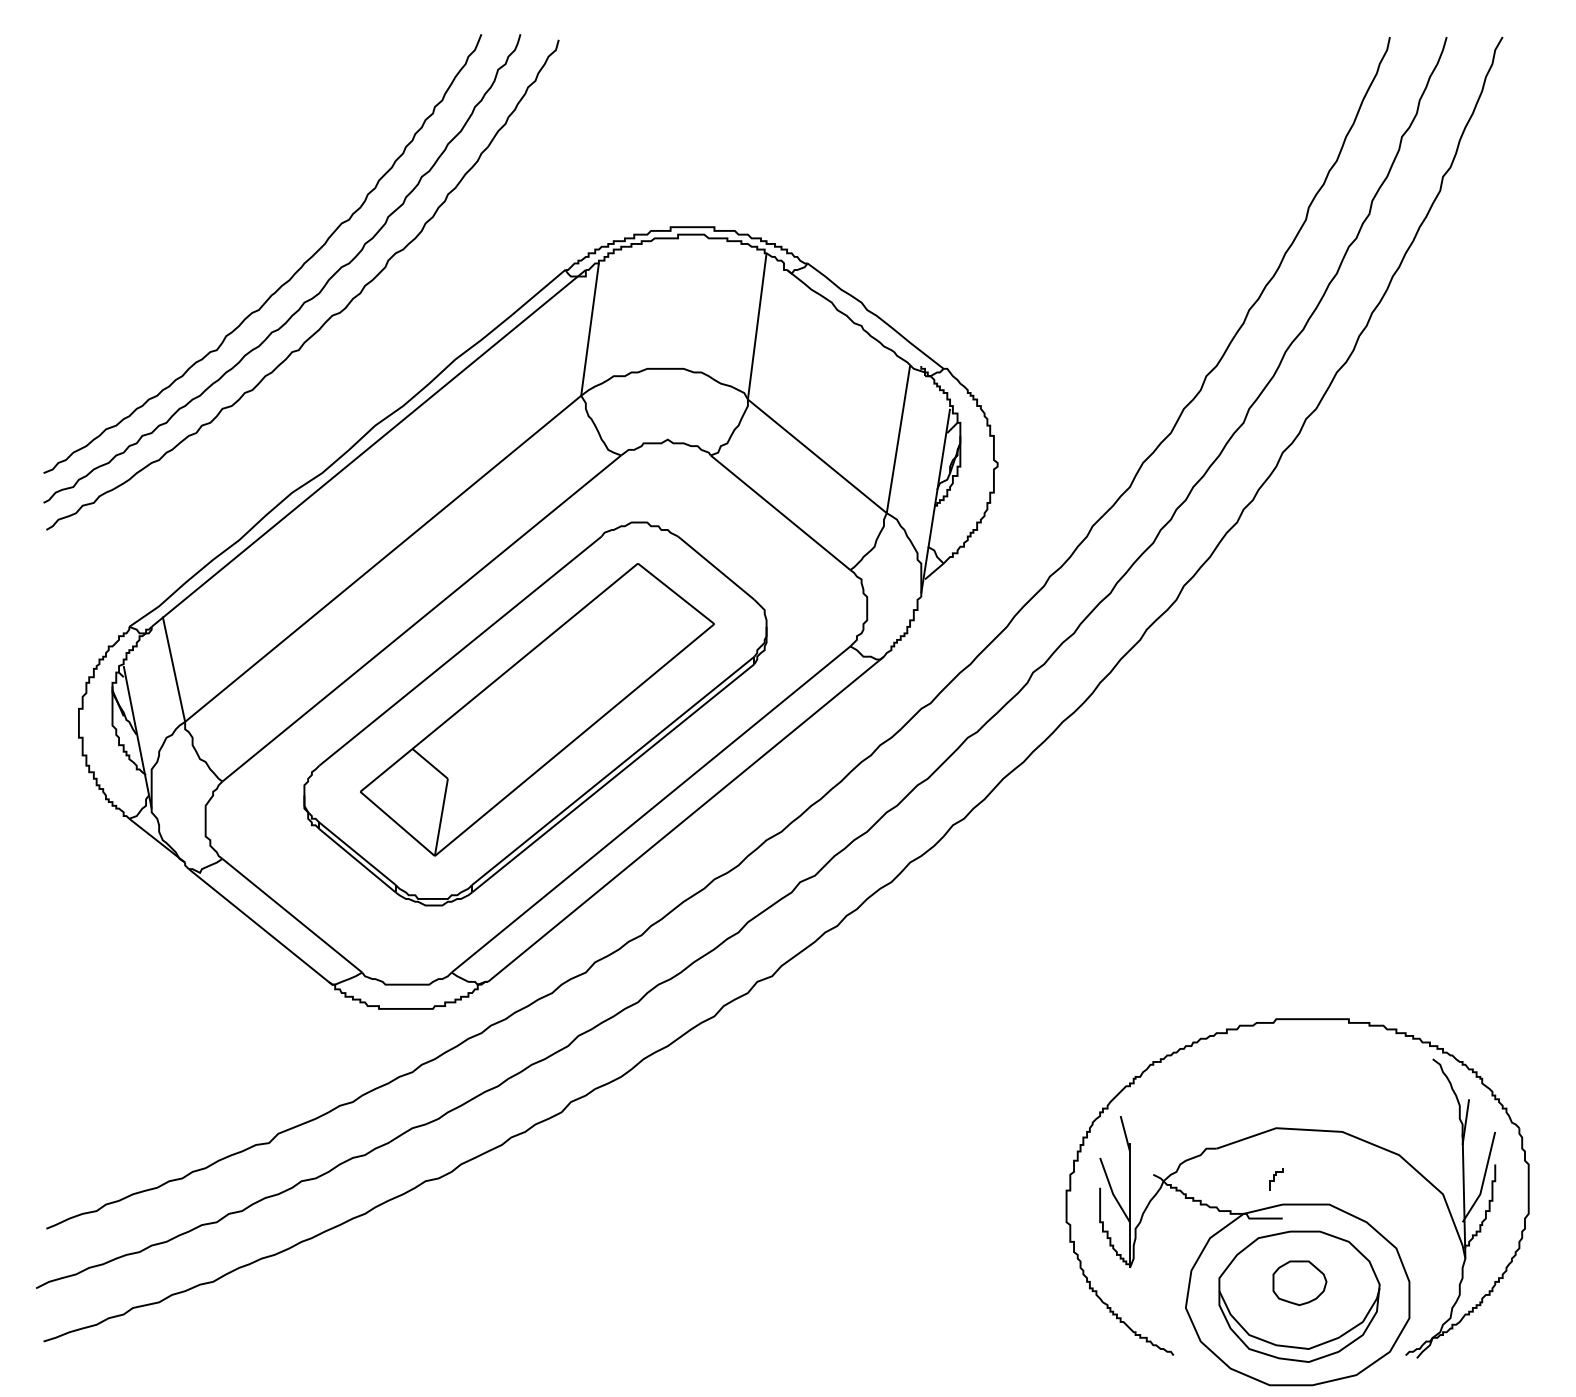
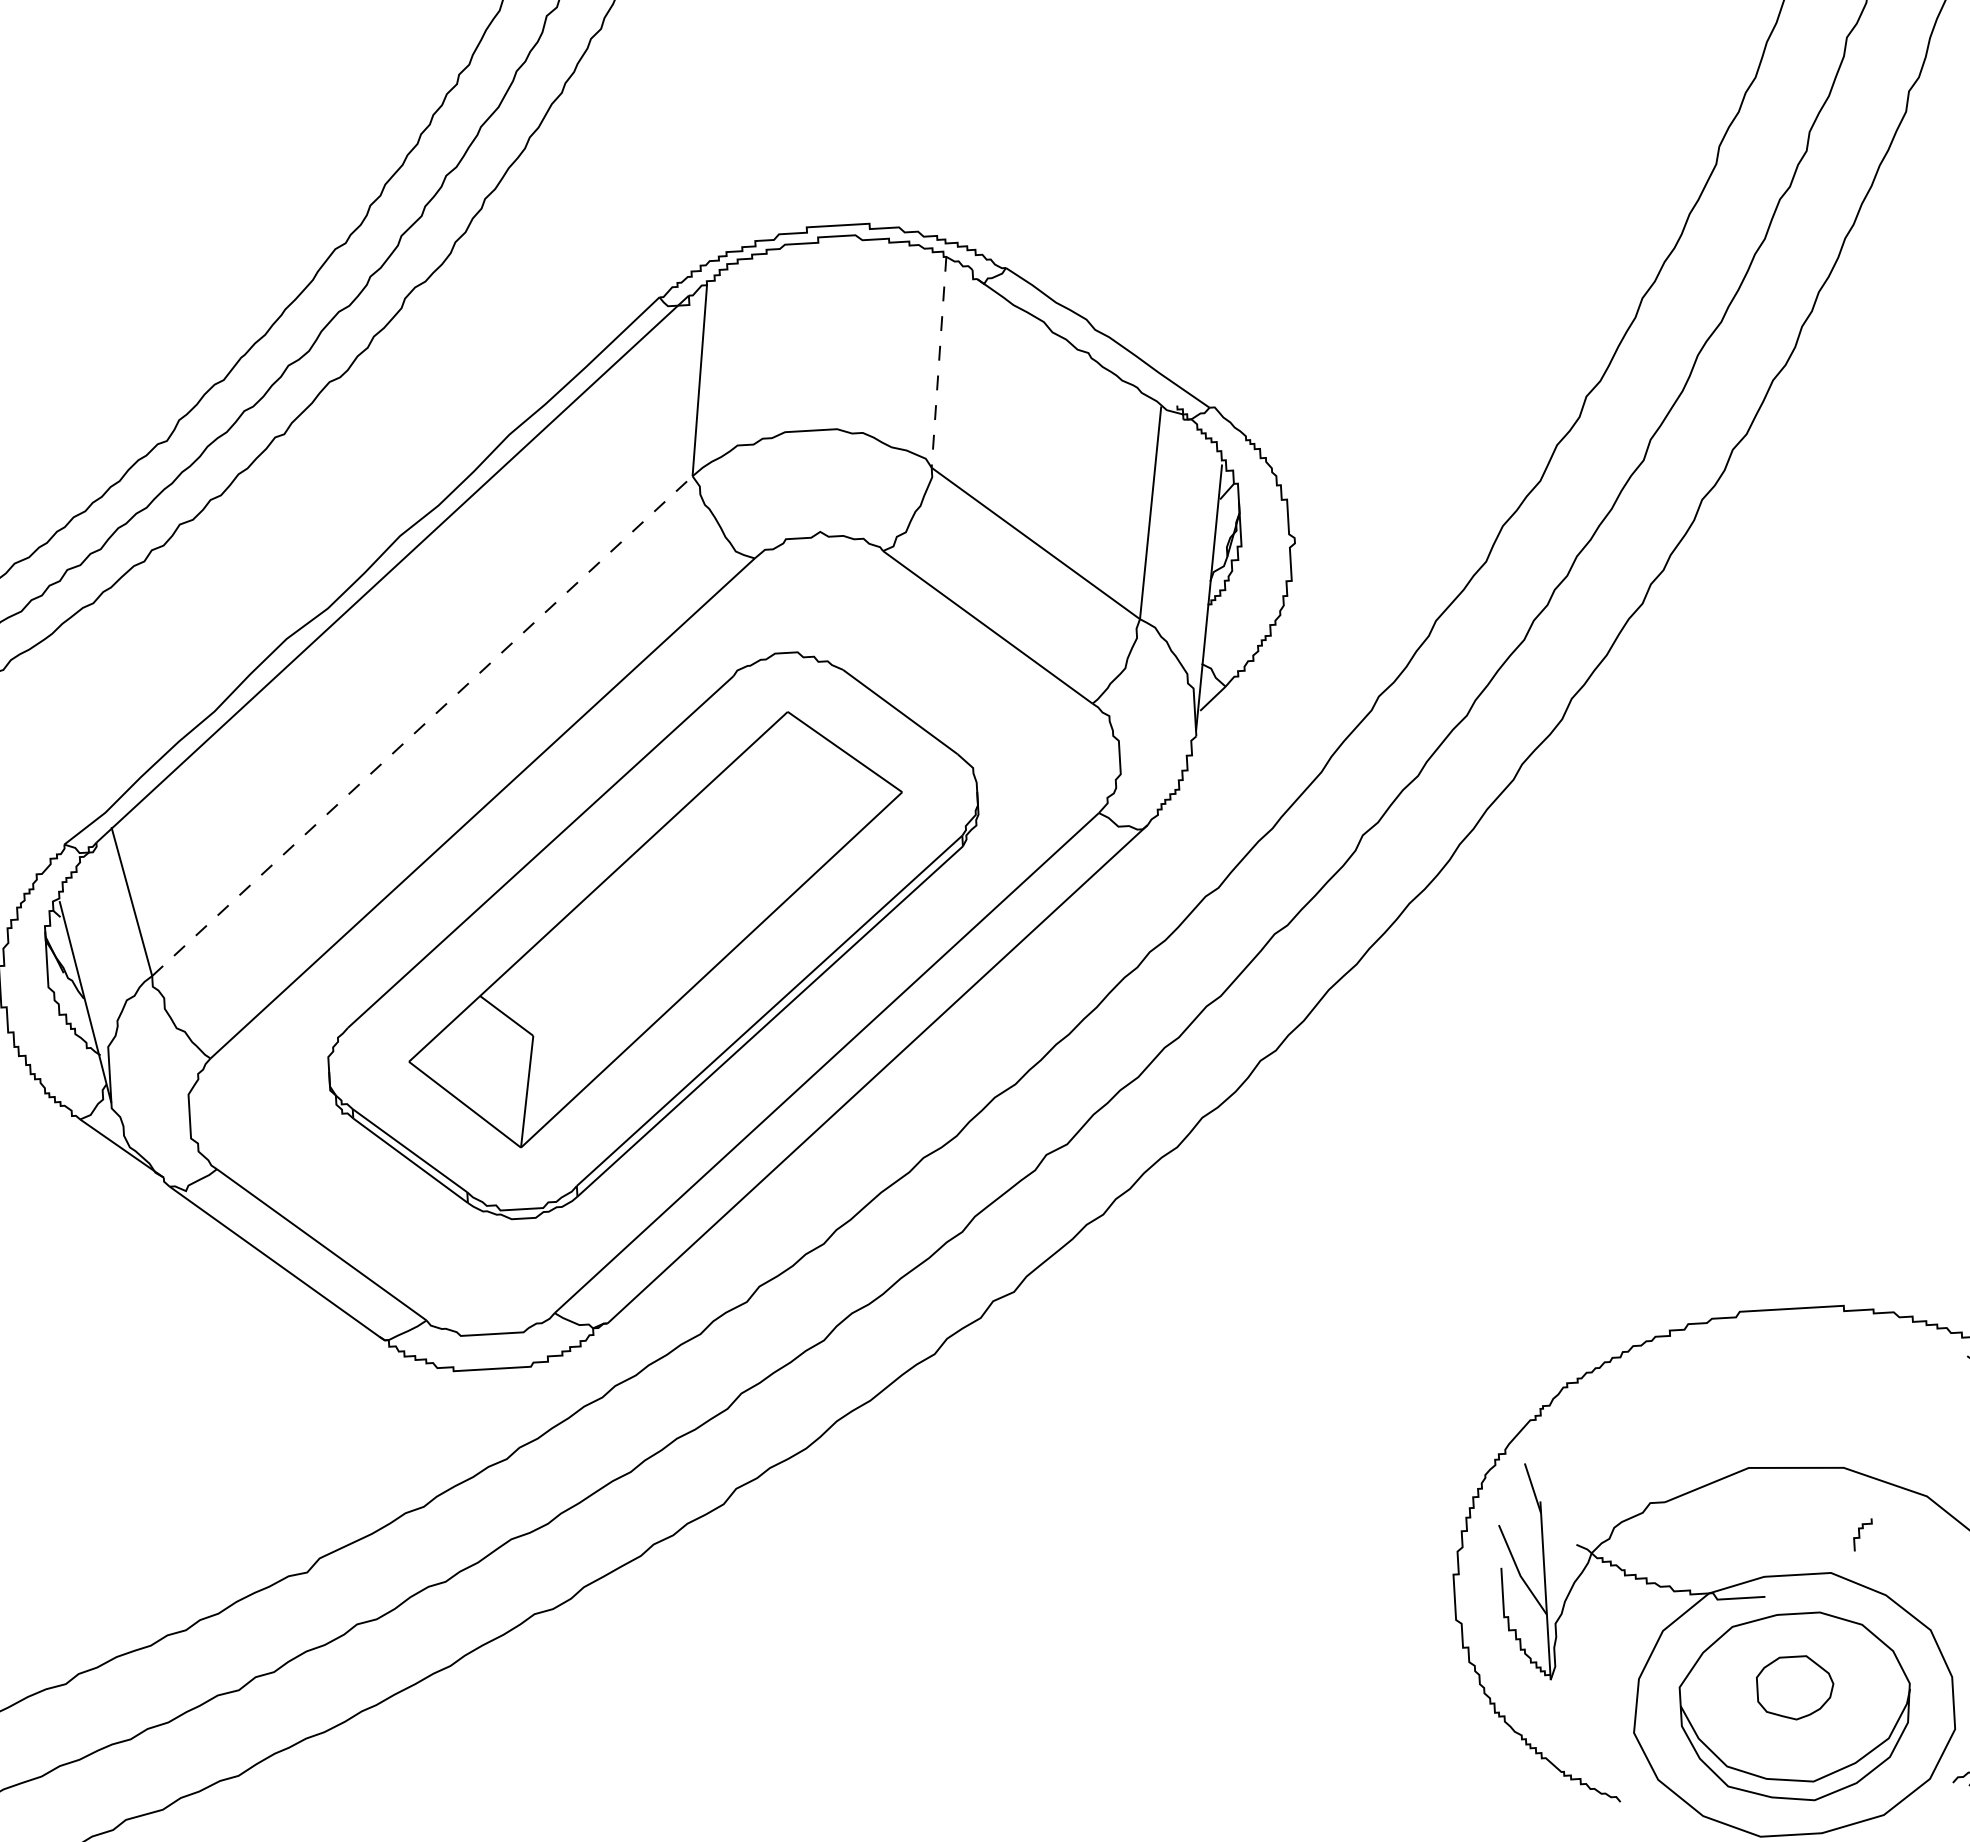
line: (757, 326) -> (939, 362), solid -> dashed
line: (383, 558) -> (422, 725), solid -> dashed
curve: (1274, 1179) -> (1860, 1535), moved

